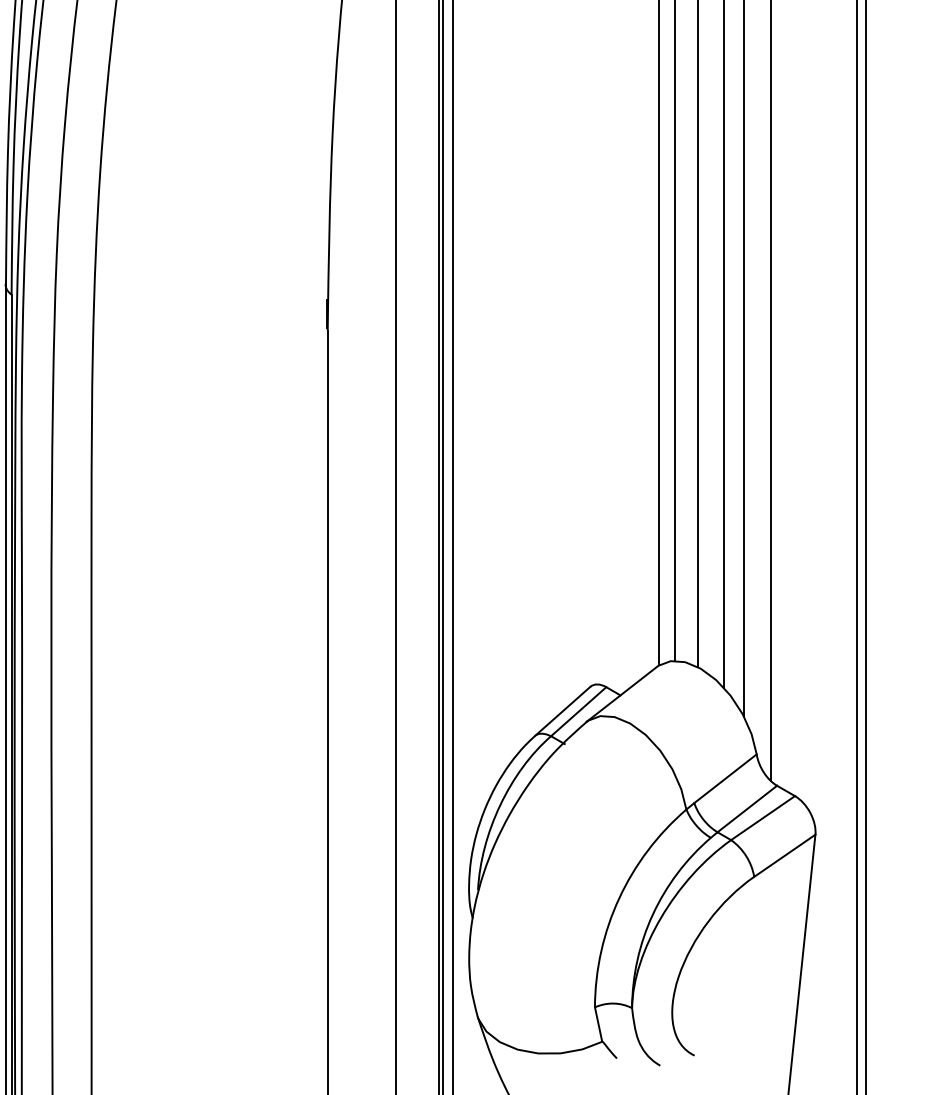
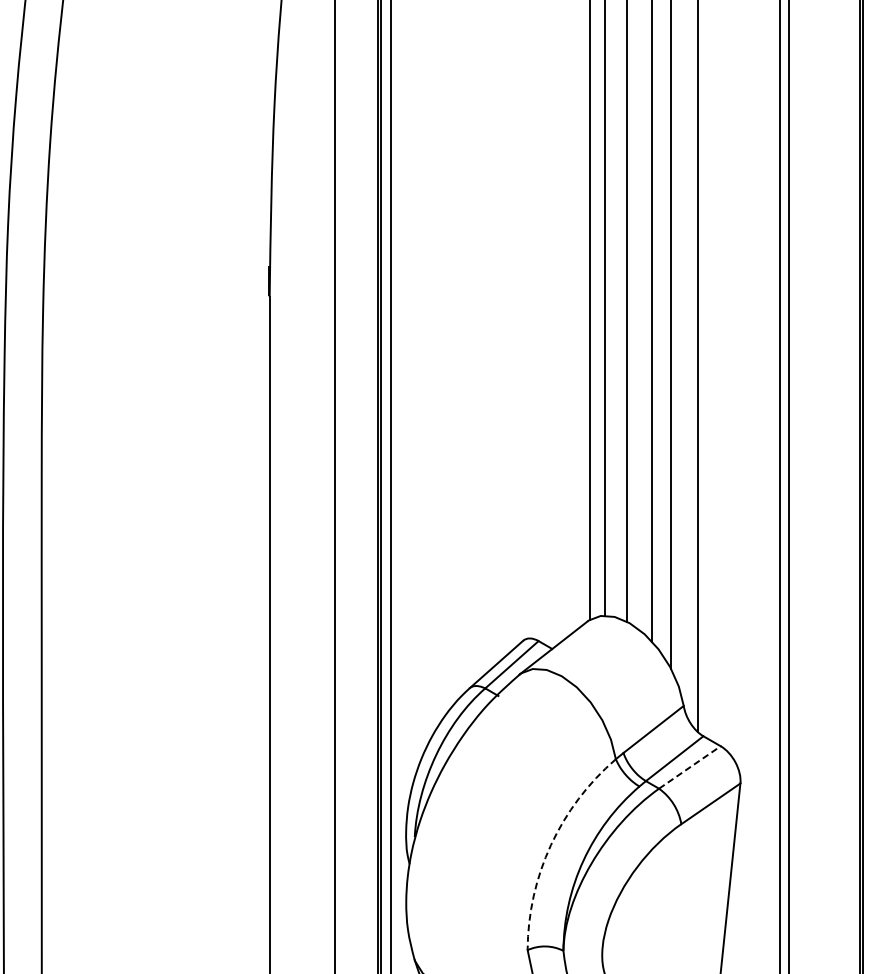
line: (763, 818) -> (690, 767), solid -> dashed
arc: (619, 898) -> (551, 845), solid -> dashed

